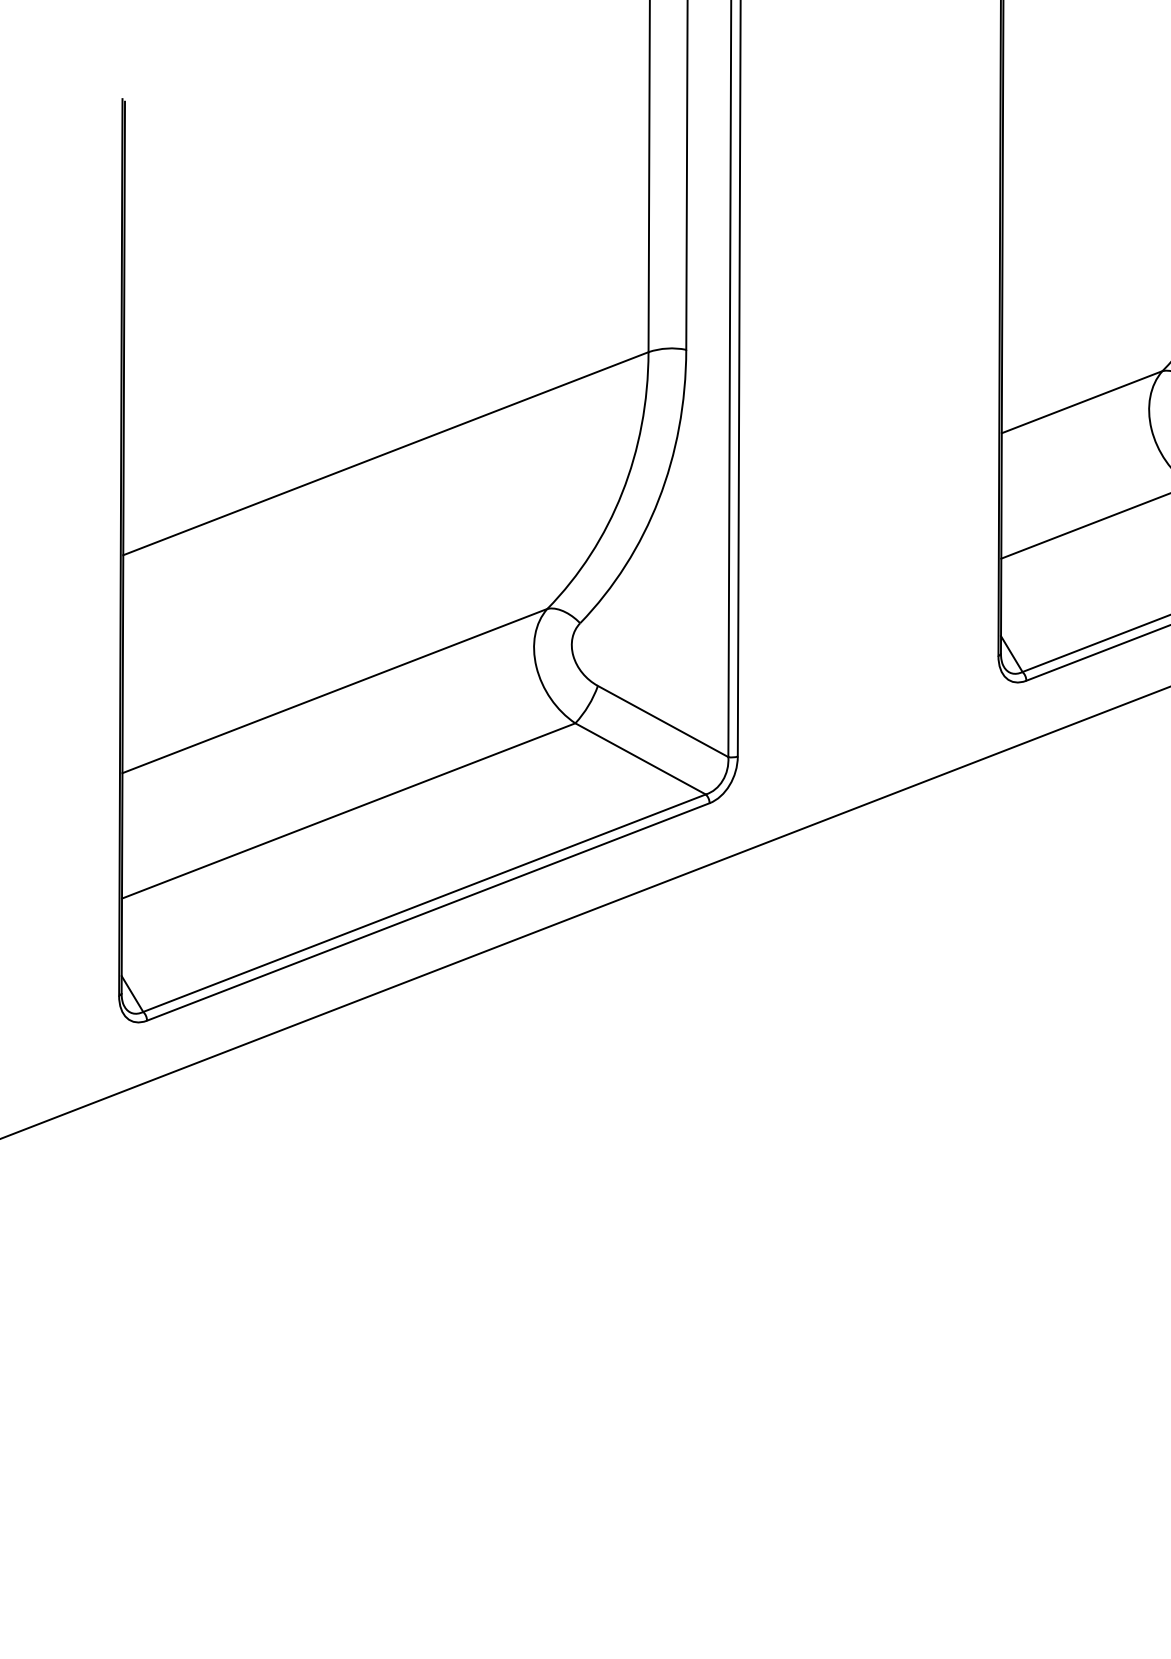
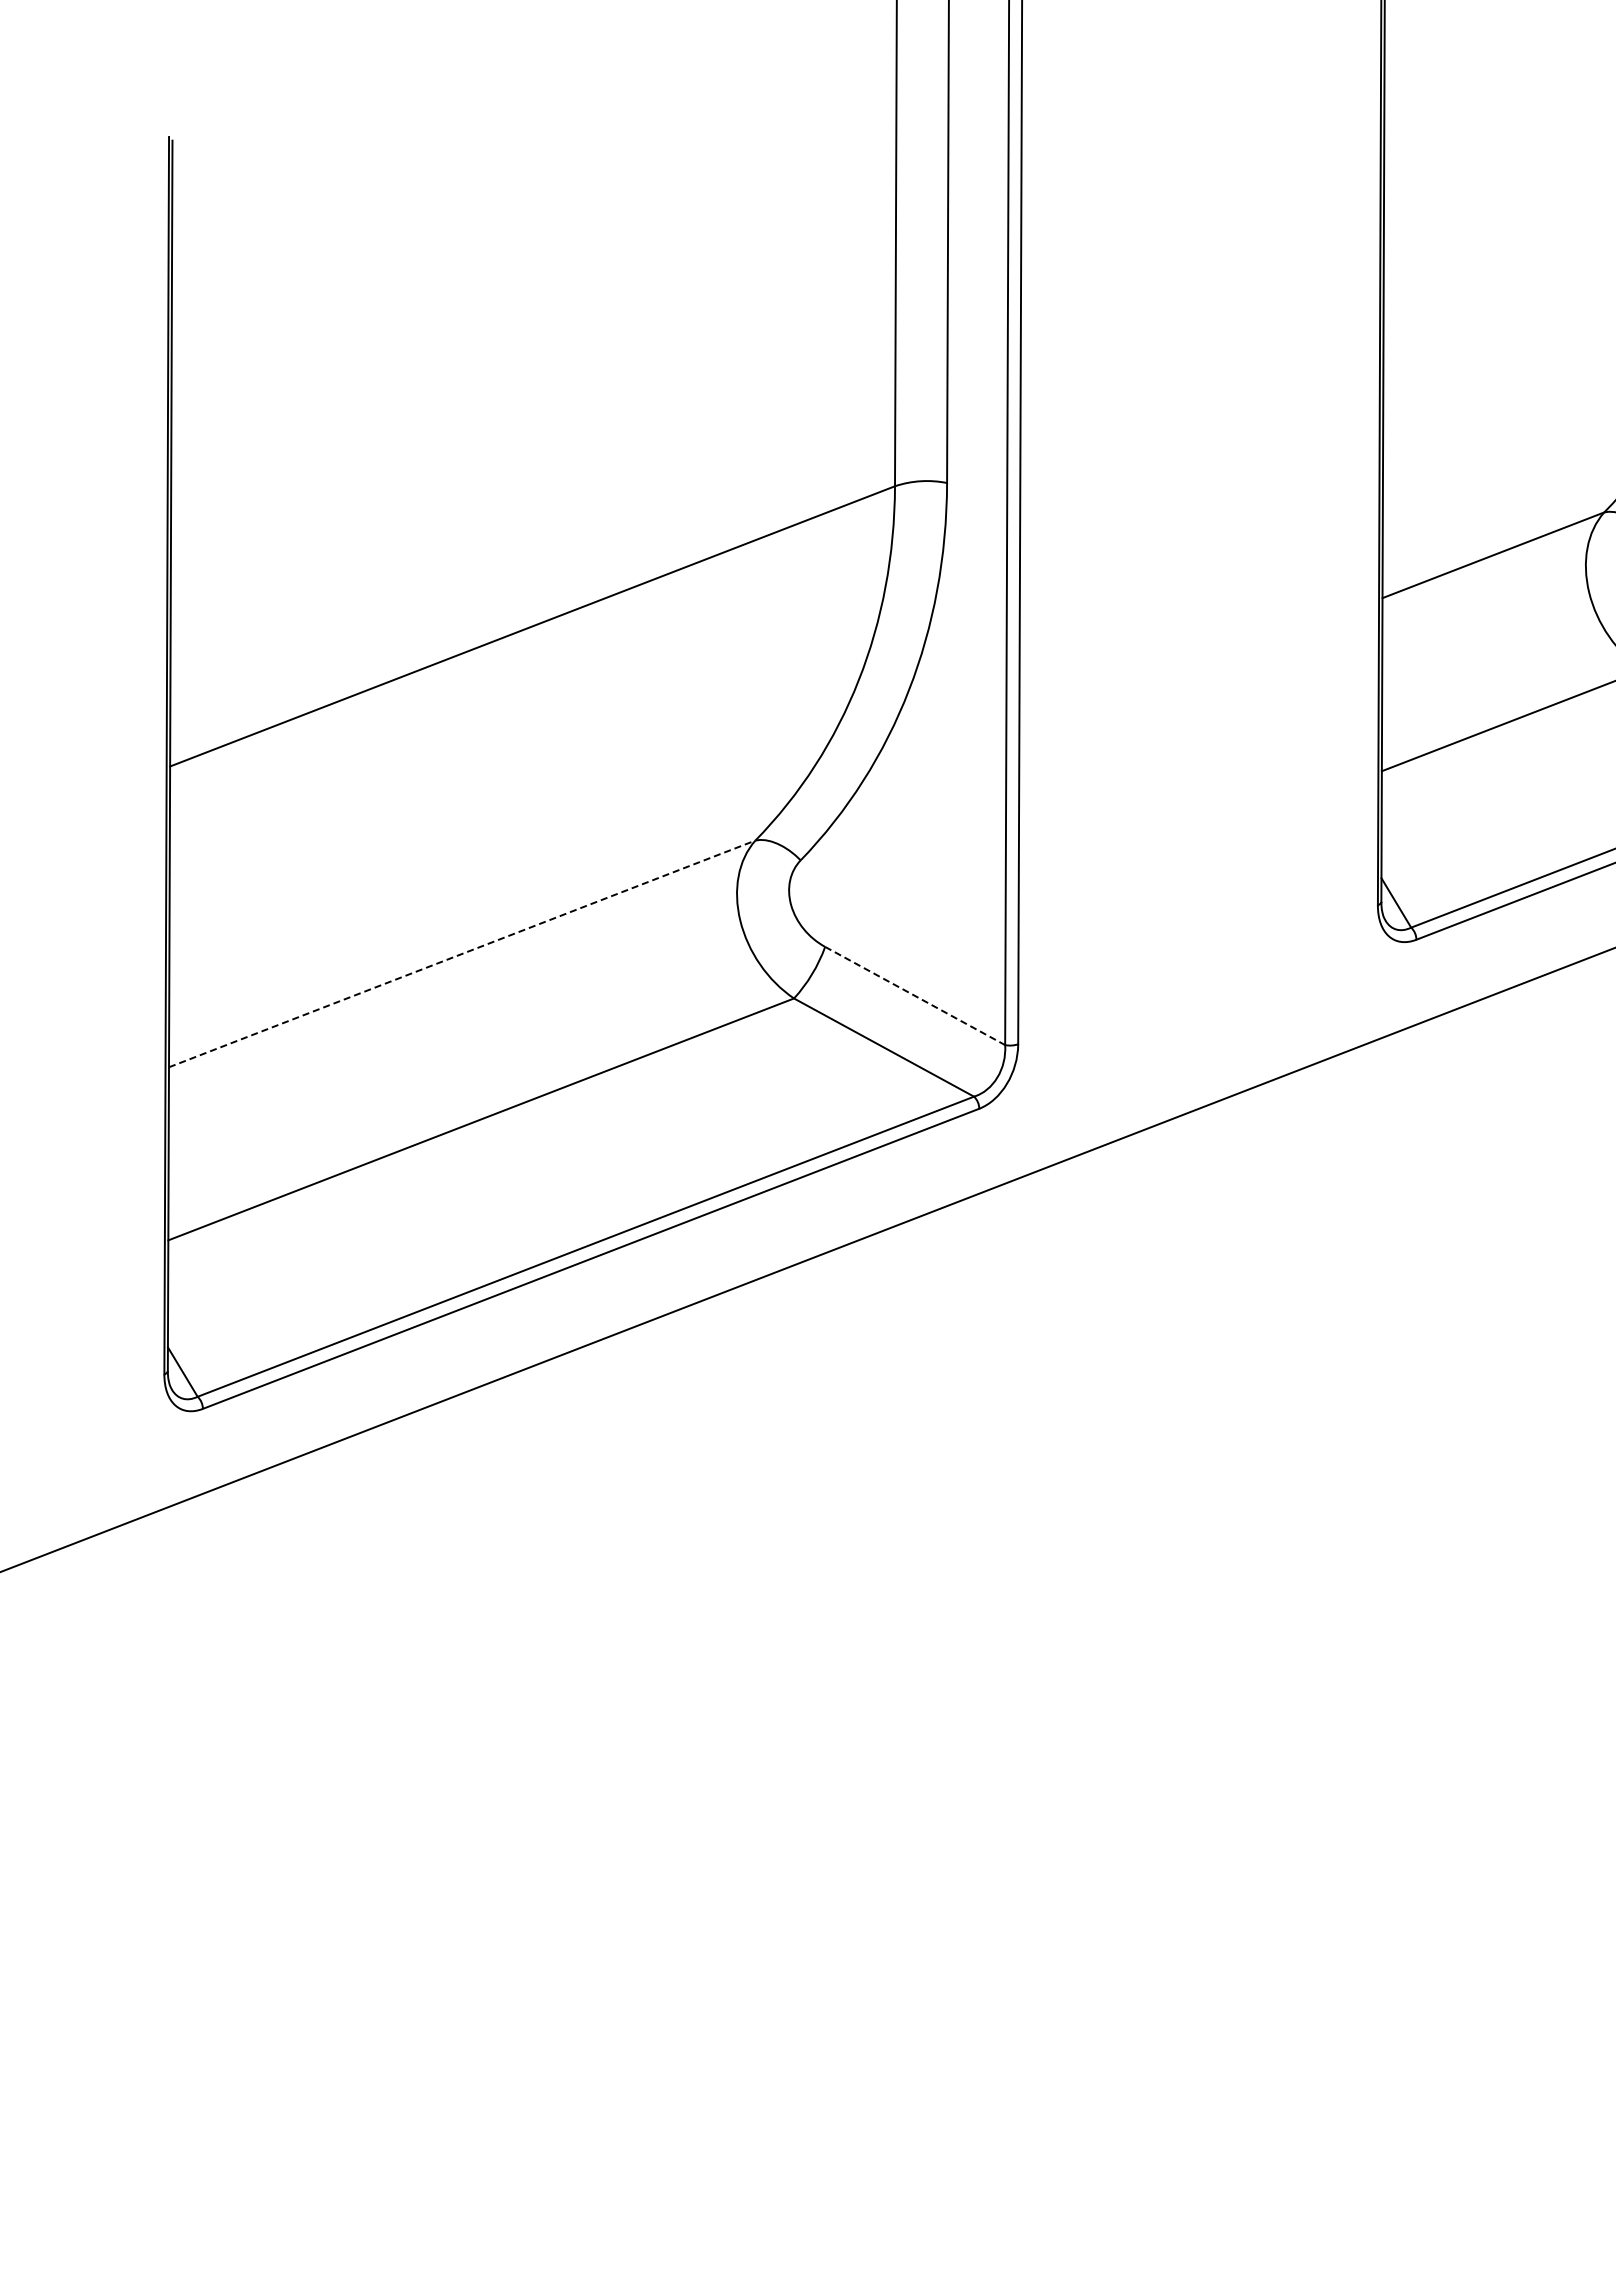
line: (335, 690) -> (462, 953), solid -> dashed
line: (663, 721) -> (915, 996), solid -> dashed

